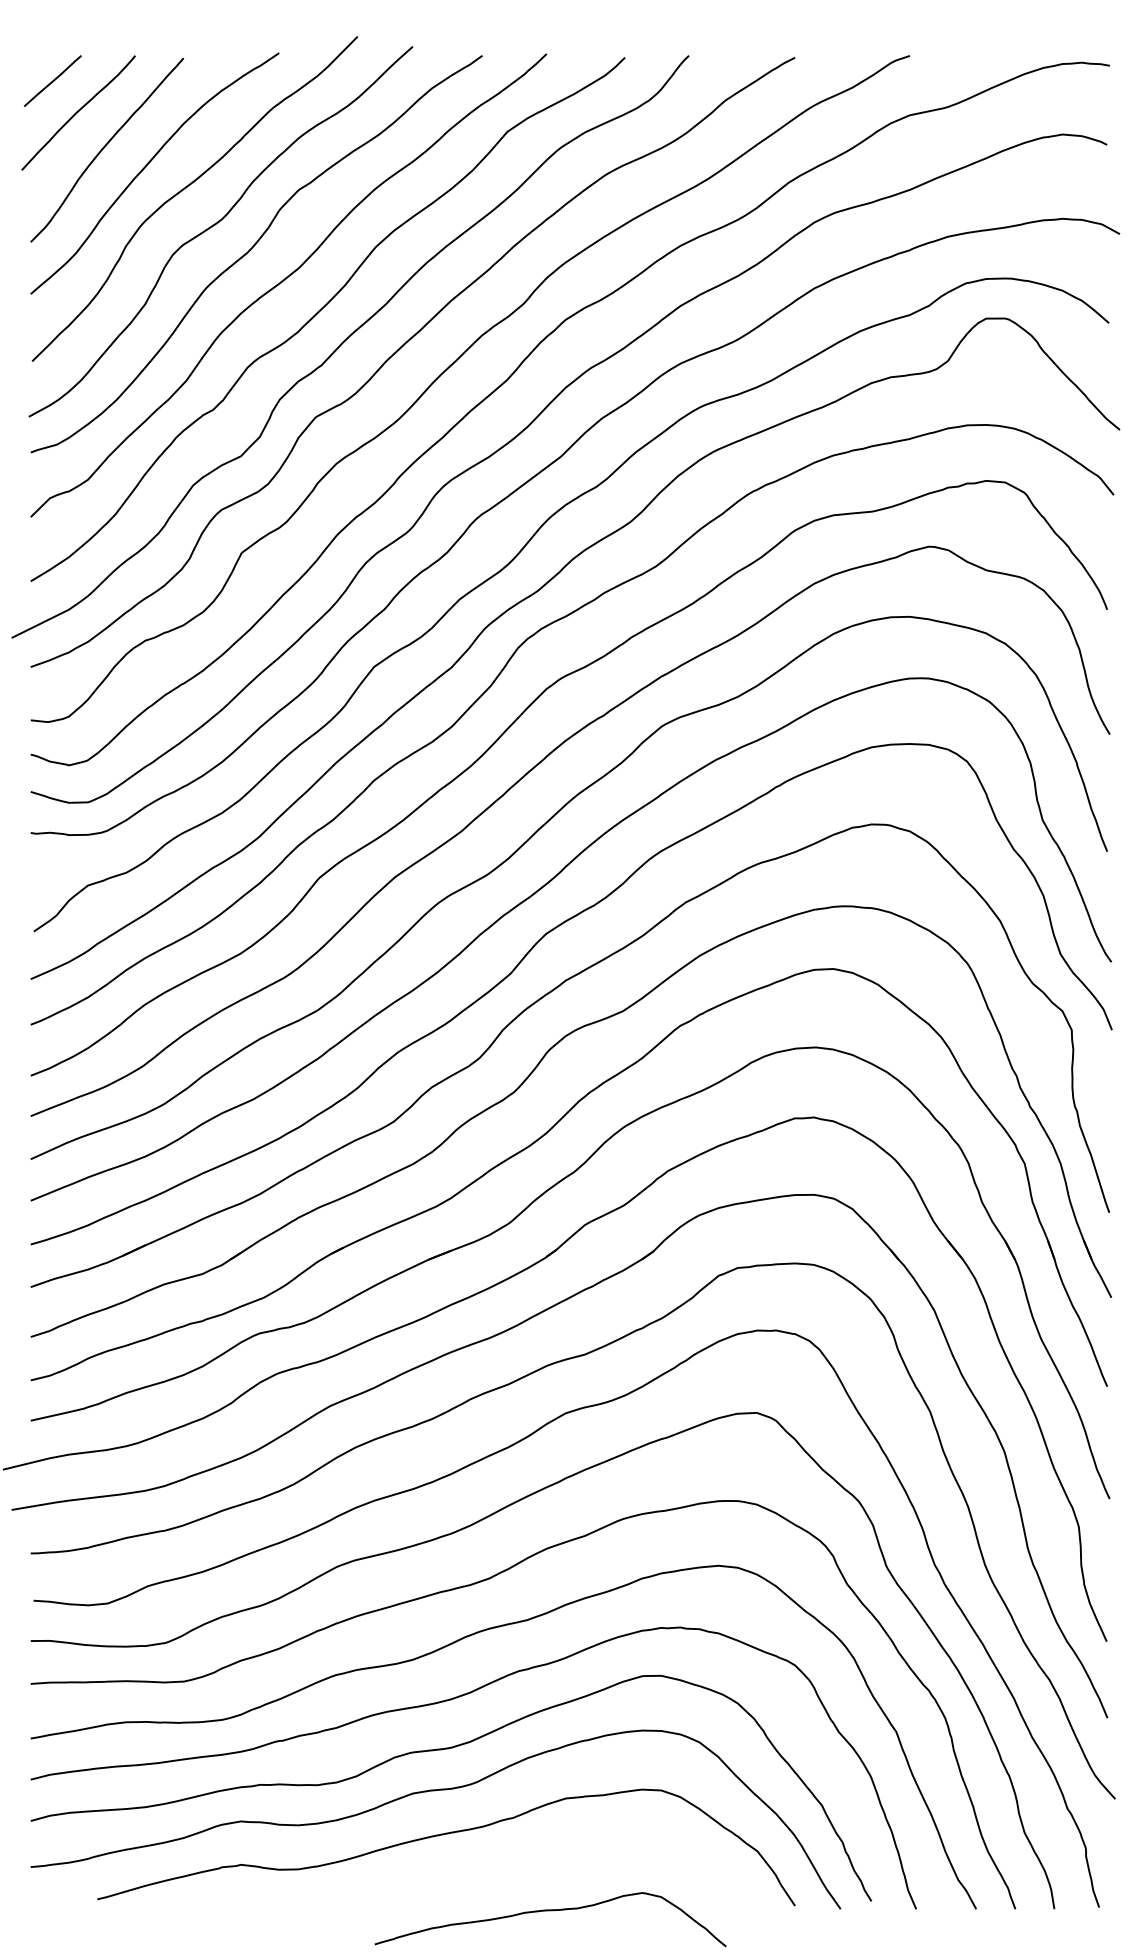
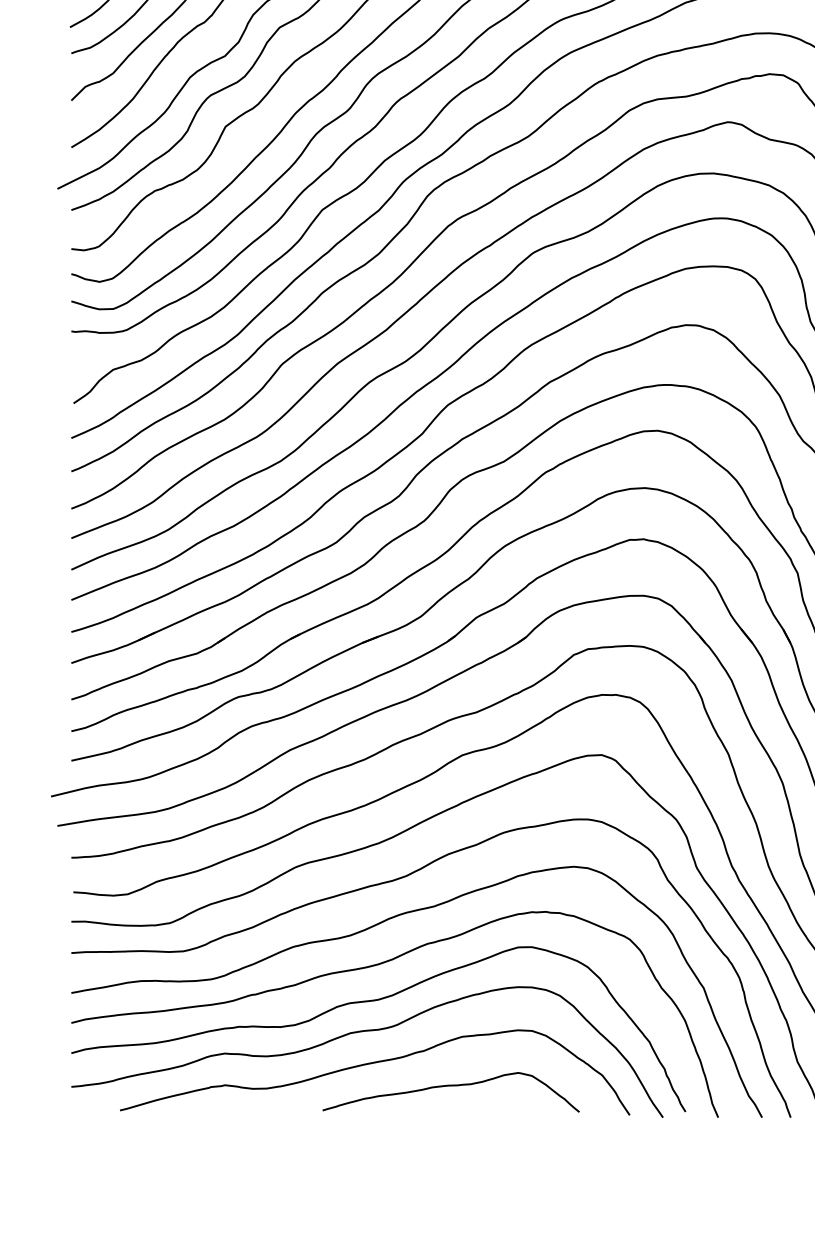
curve: (550, 1911) -> (451, 1086), moved

